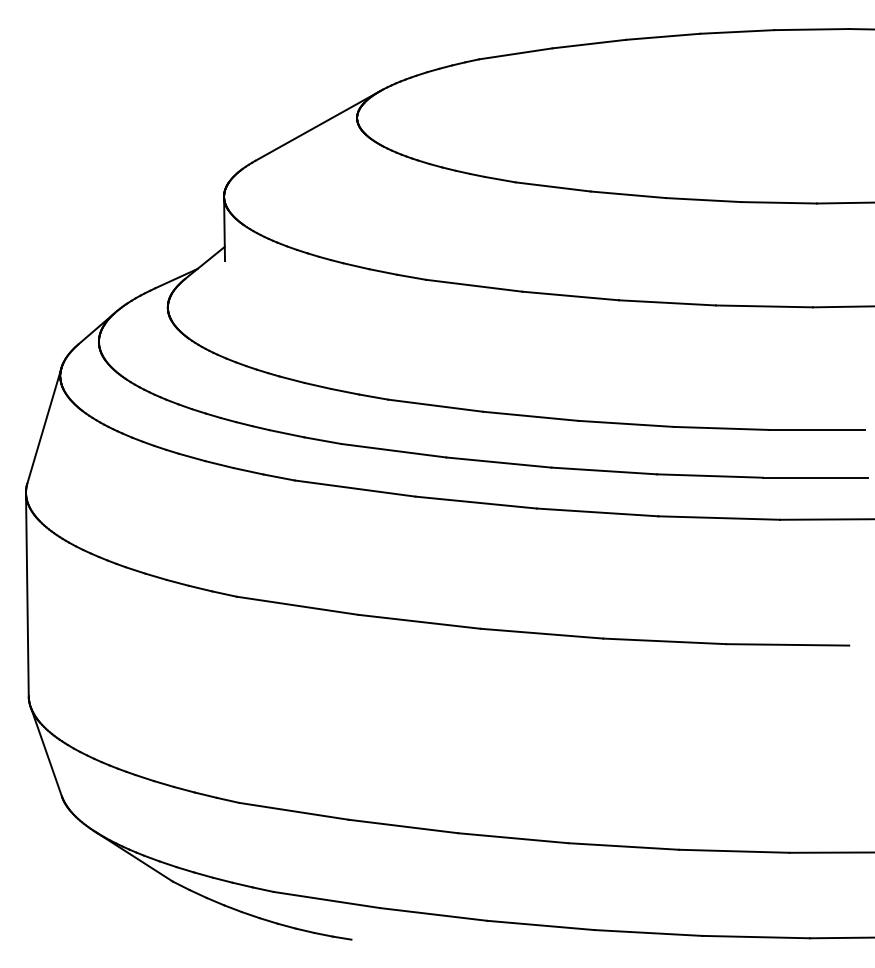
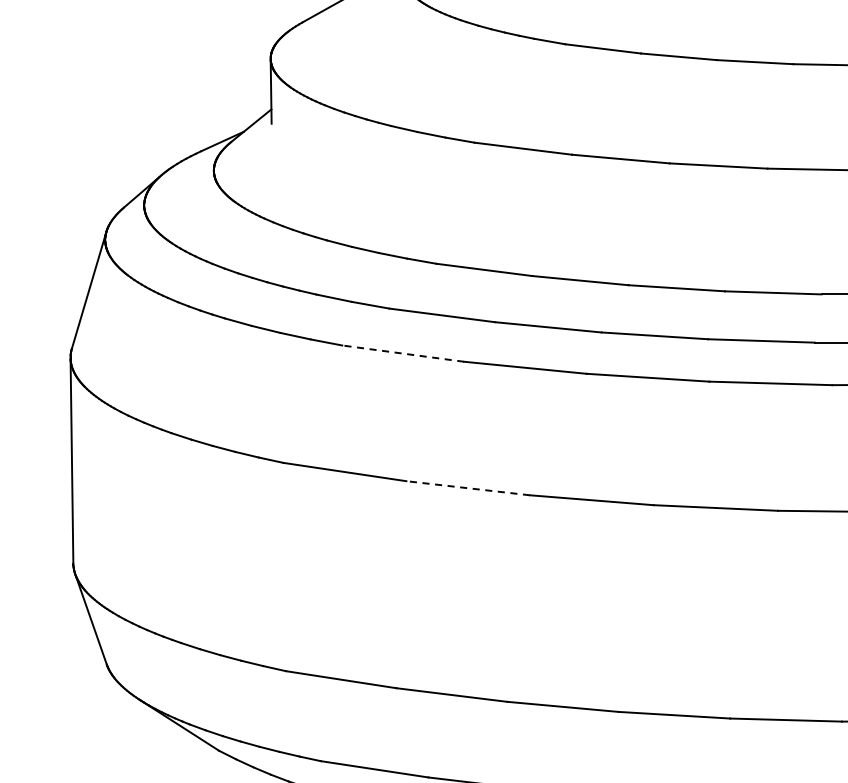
line: (355, 488) -> (403, 353), solid -> dashed
line: (419, 621) -> (468, 487), solid -> dashed

